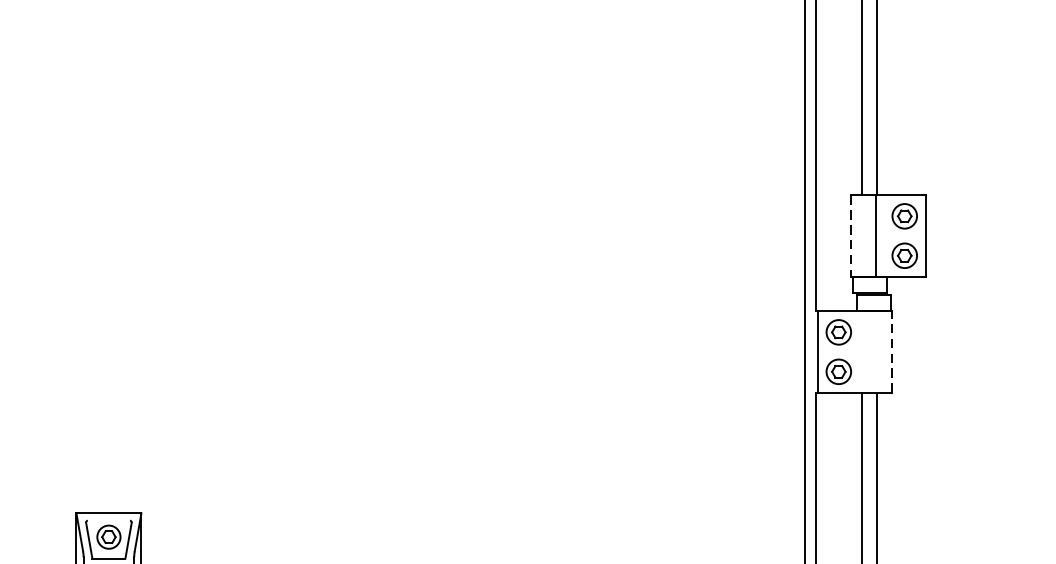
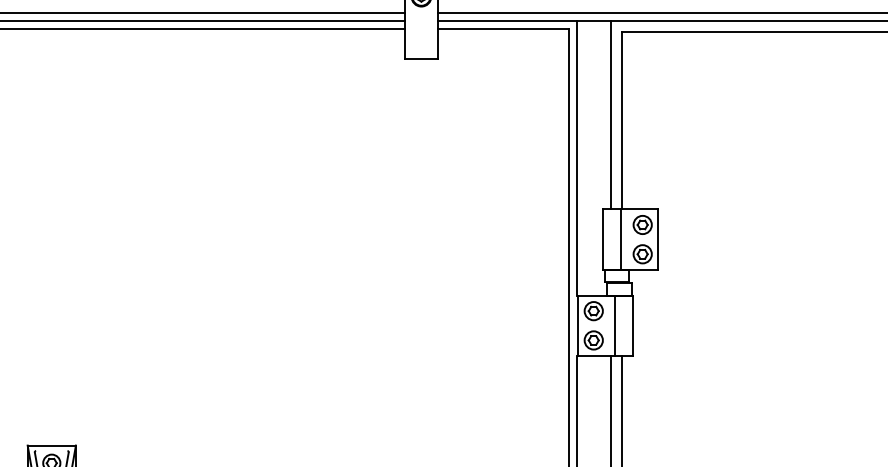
line: (851, 237) -> (603, 240), dashed -> solid
line: (868, 351) -> (615, 325), added
line: (892, 351) -> (633, 325), dashed -> solid

